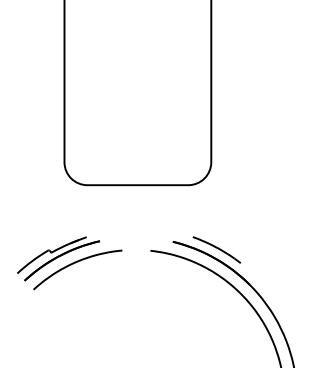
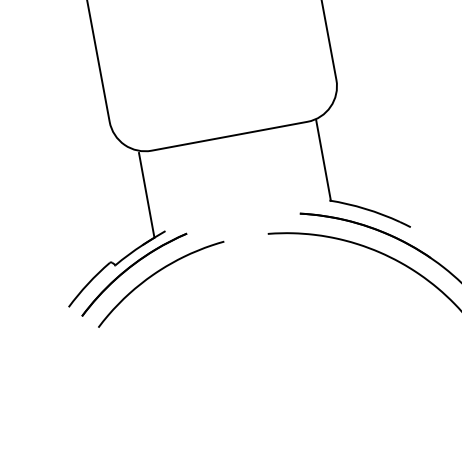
line: (193, 211) -> (323, 160), added
line: (79, 212) -> (147, 195), added

